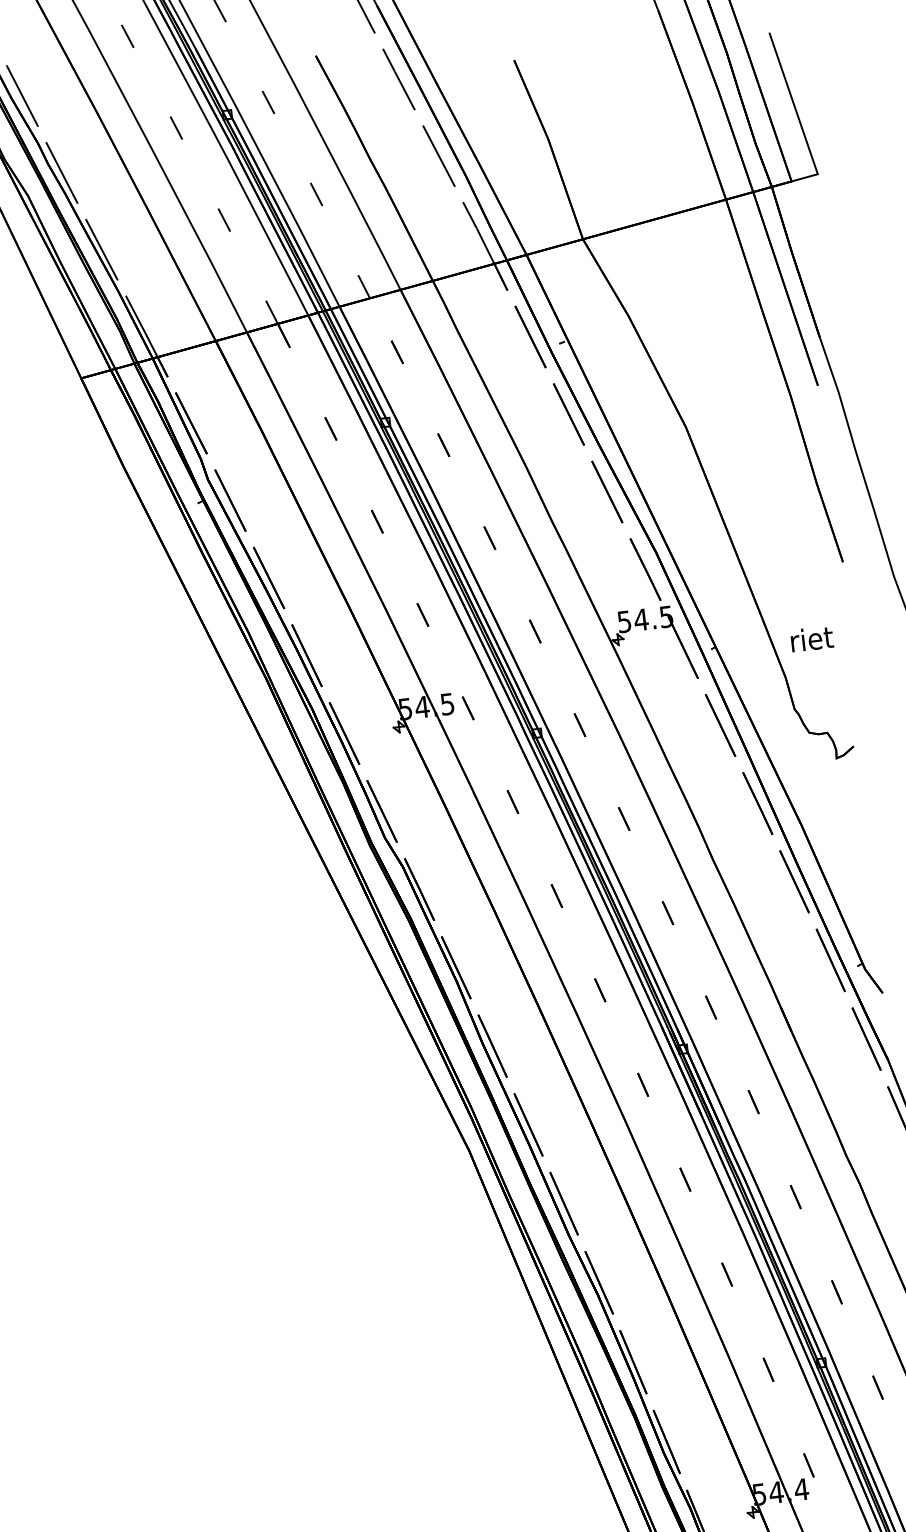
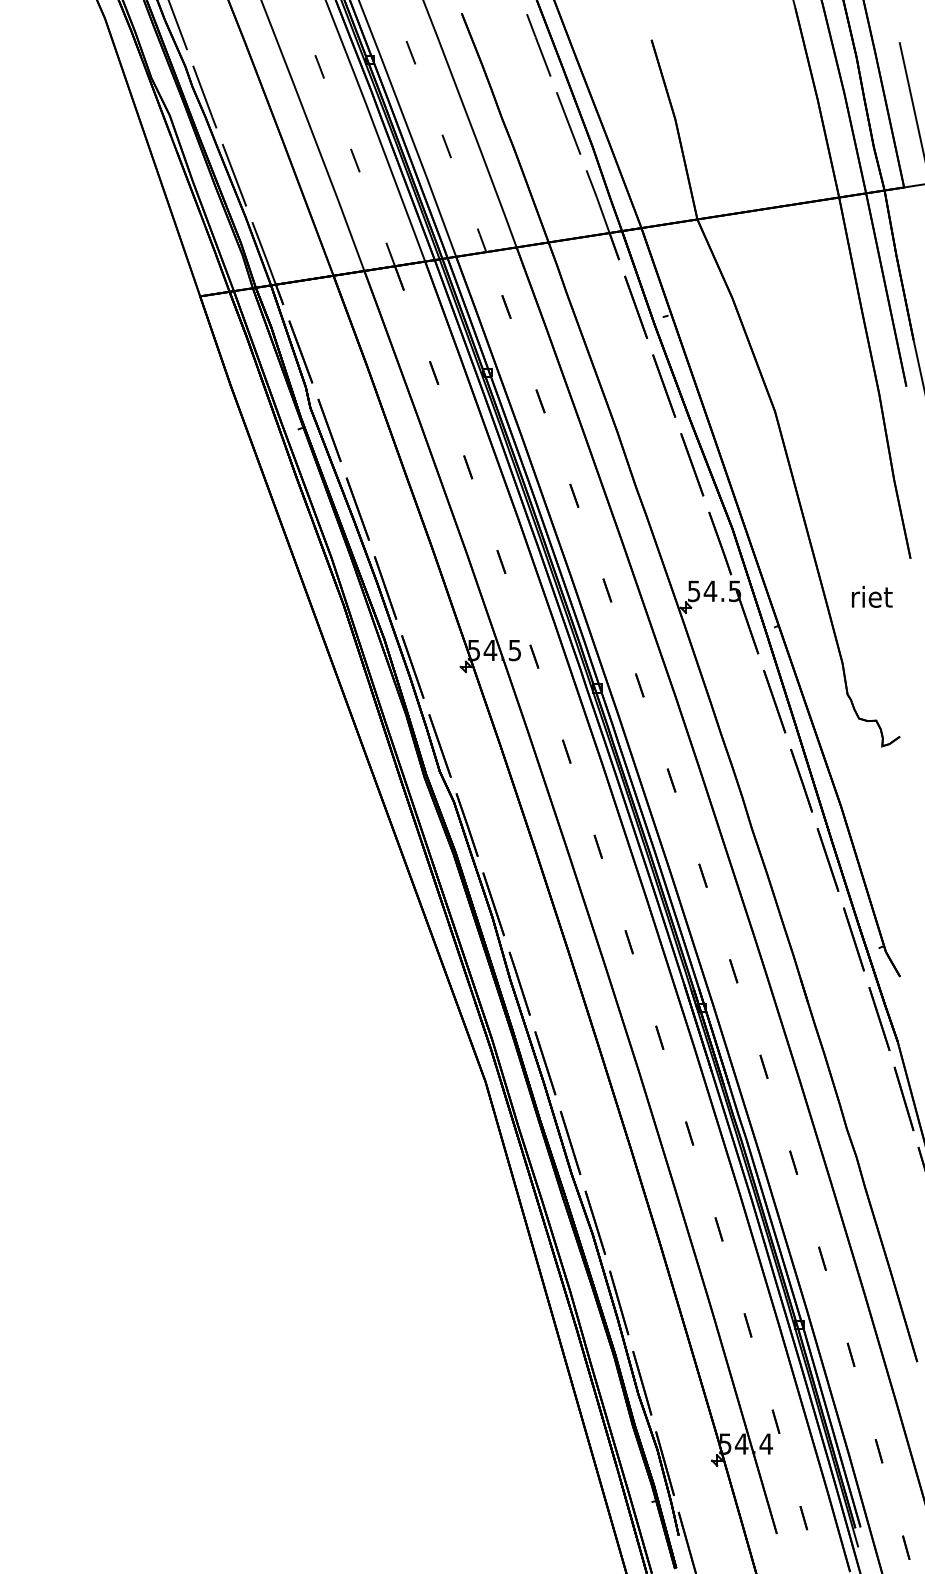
text: (812, 638) -> (872, 596), moved

